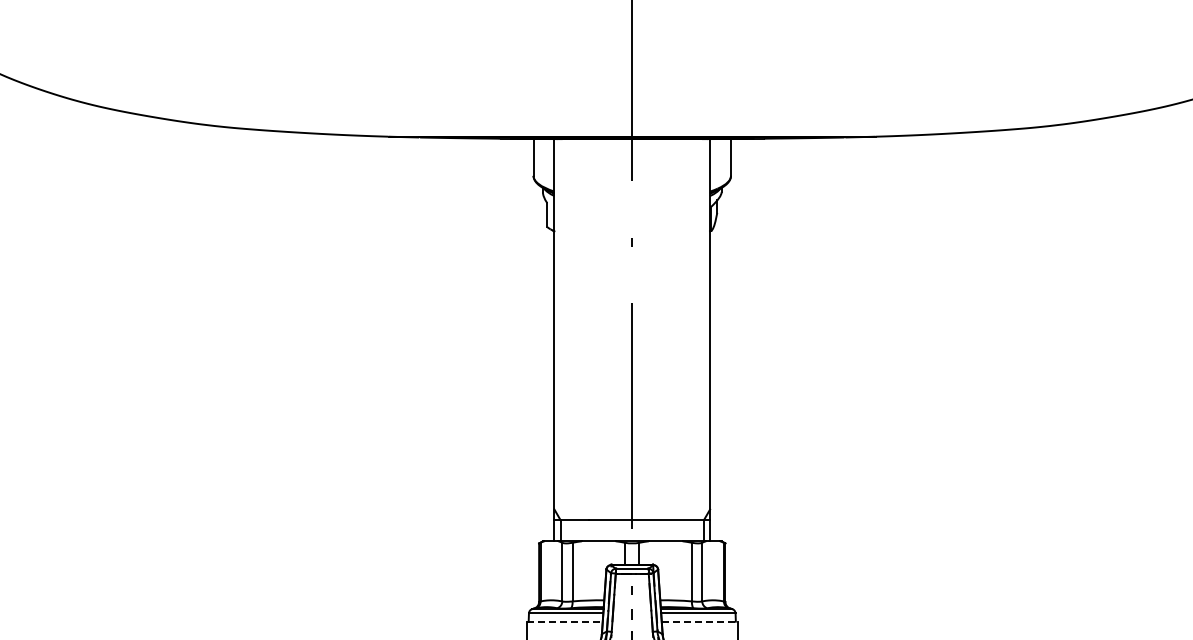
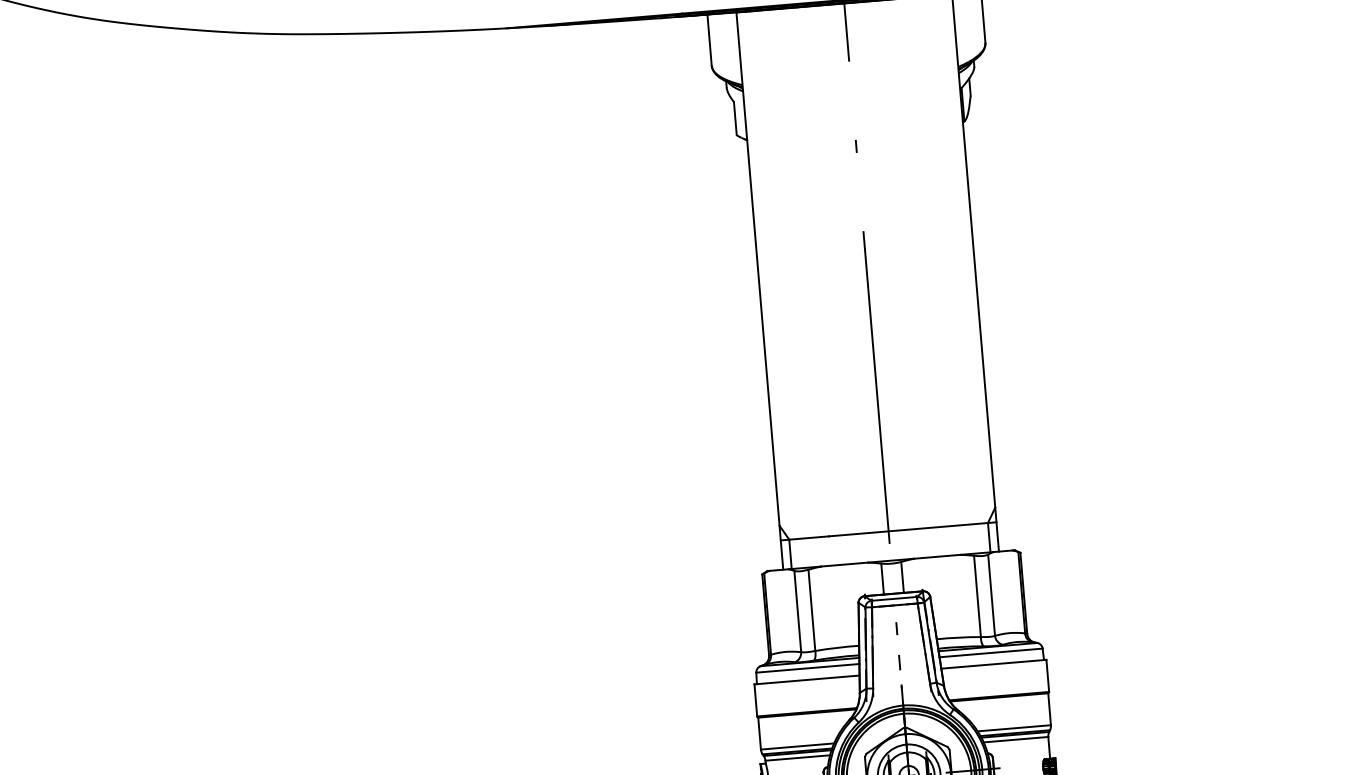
line: (564, 621) -> (806, 679), dashed -> solid
line: (699, 621) -> (993, 664), dashed -> solid

